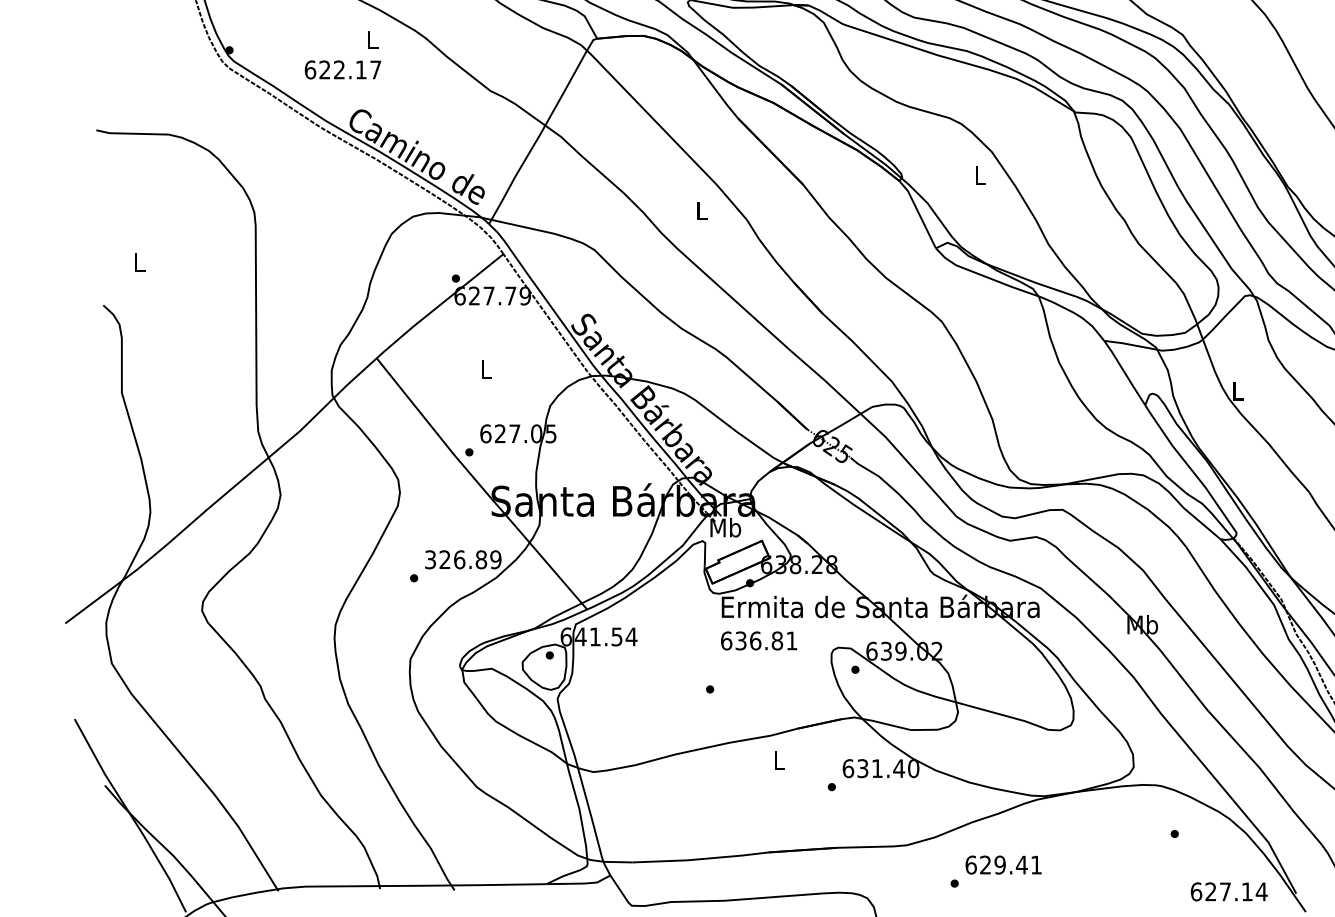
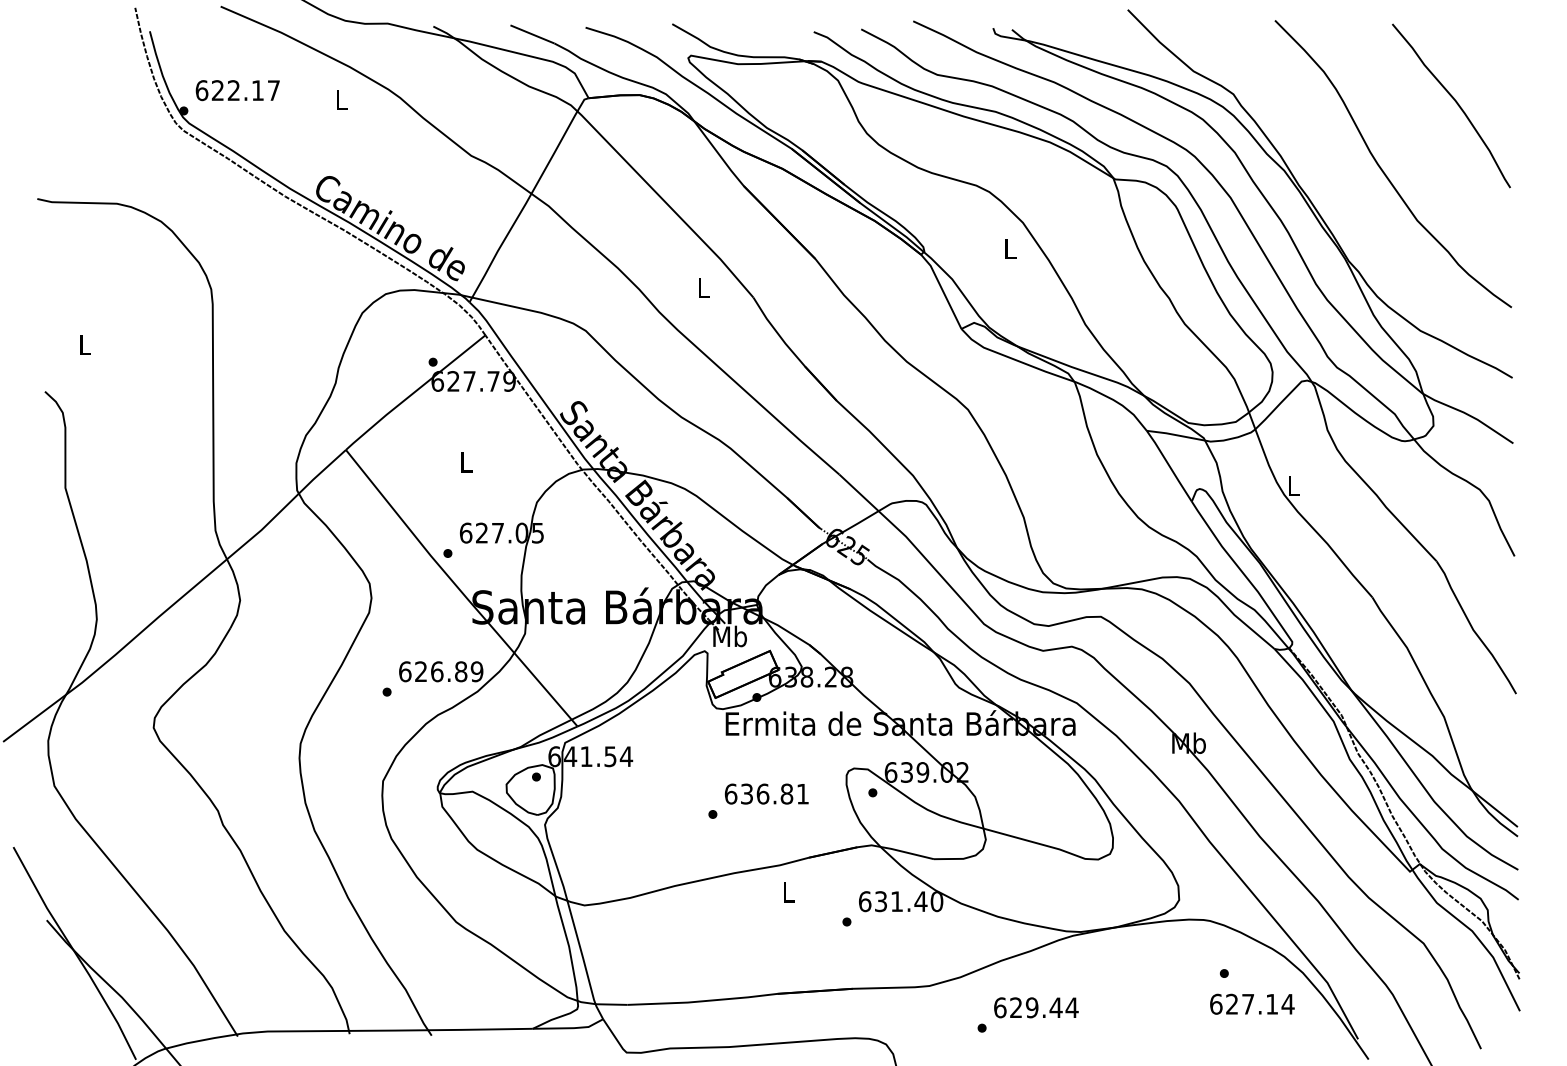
text: (342, 69) -> (237, 90), moved
text: (430, 559) -> (405, 671), 326.89 -> 626.89
text: (758, 640) -> (766, 793), moved
text: (1035, 864) -> (1071, 1007), 629.41 -> 629.44
text: (1229, 891) -> (1252, 1003), moved

